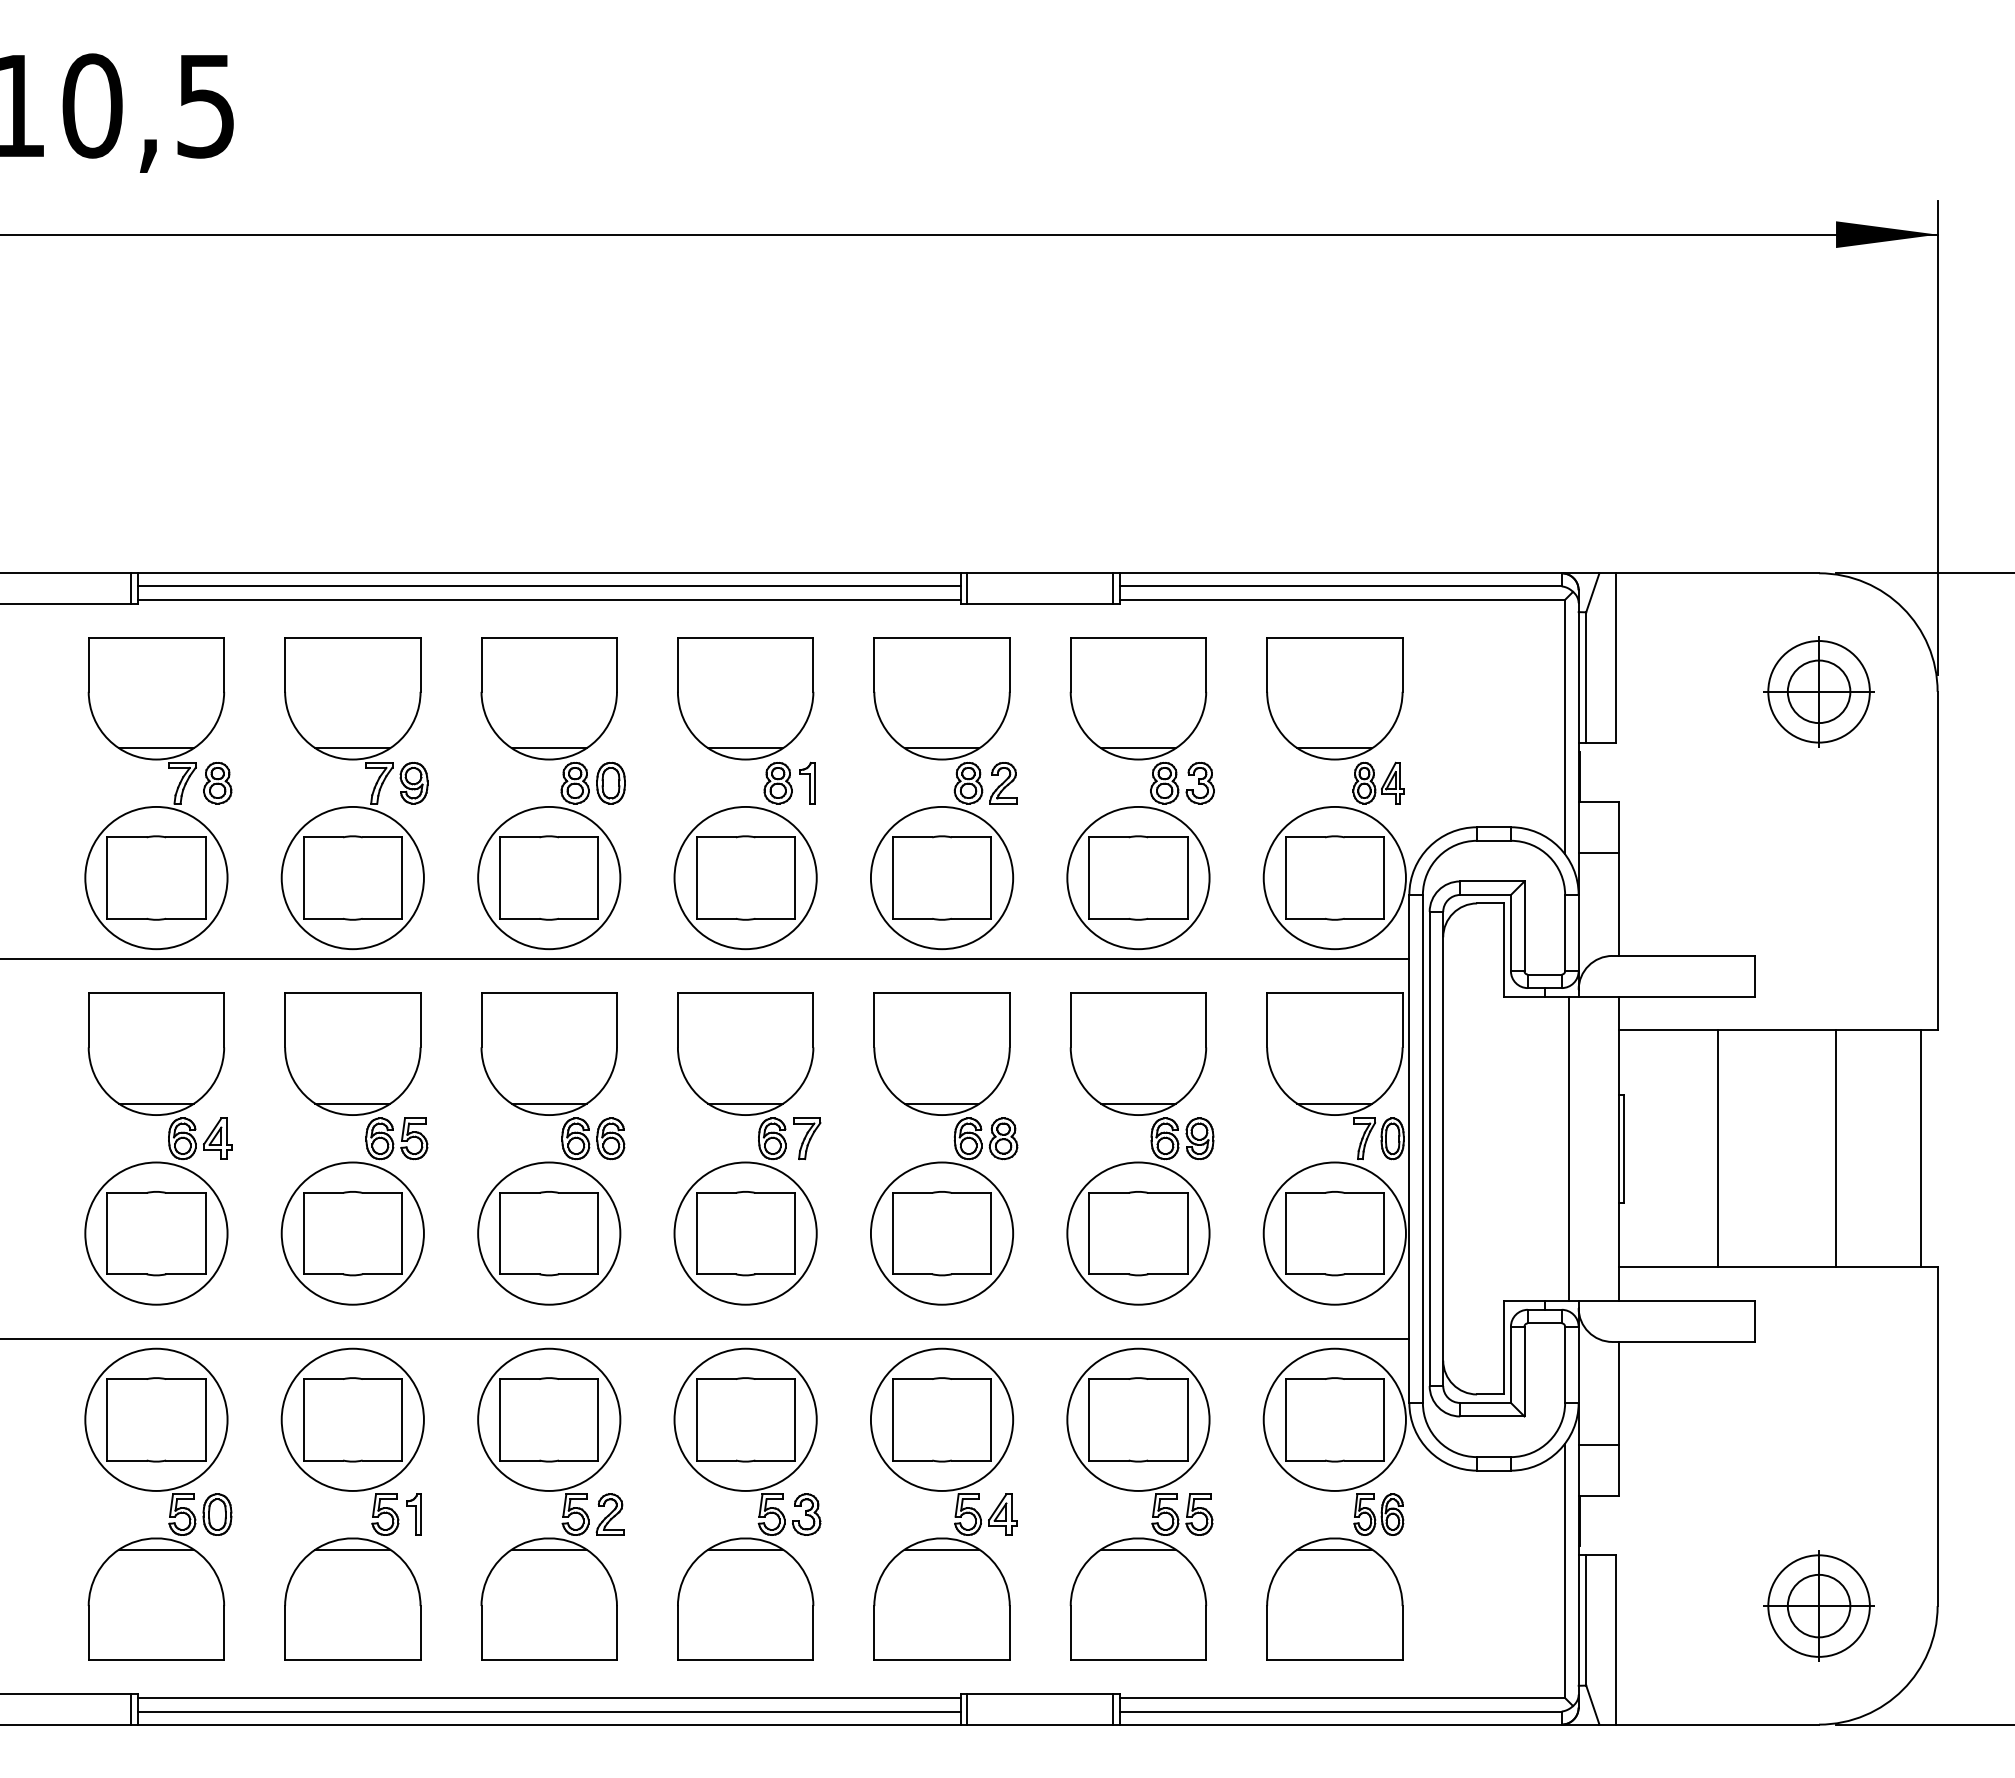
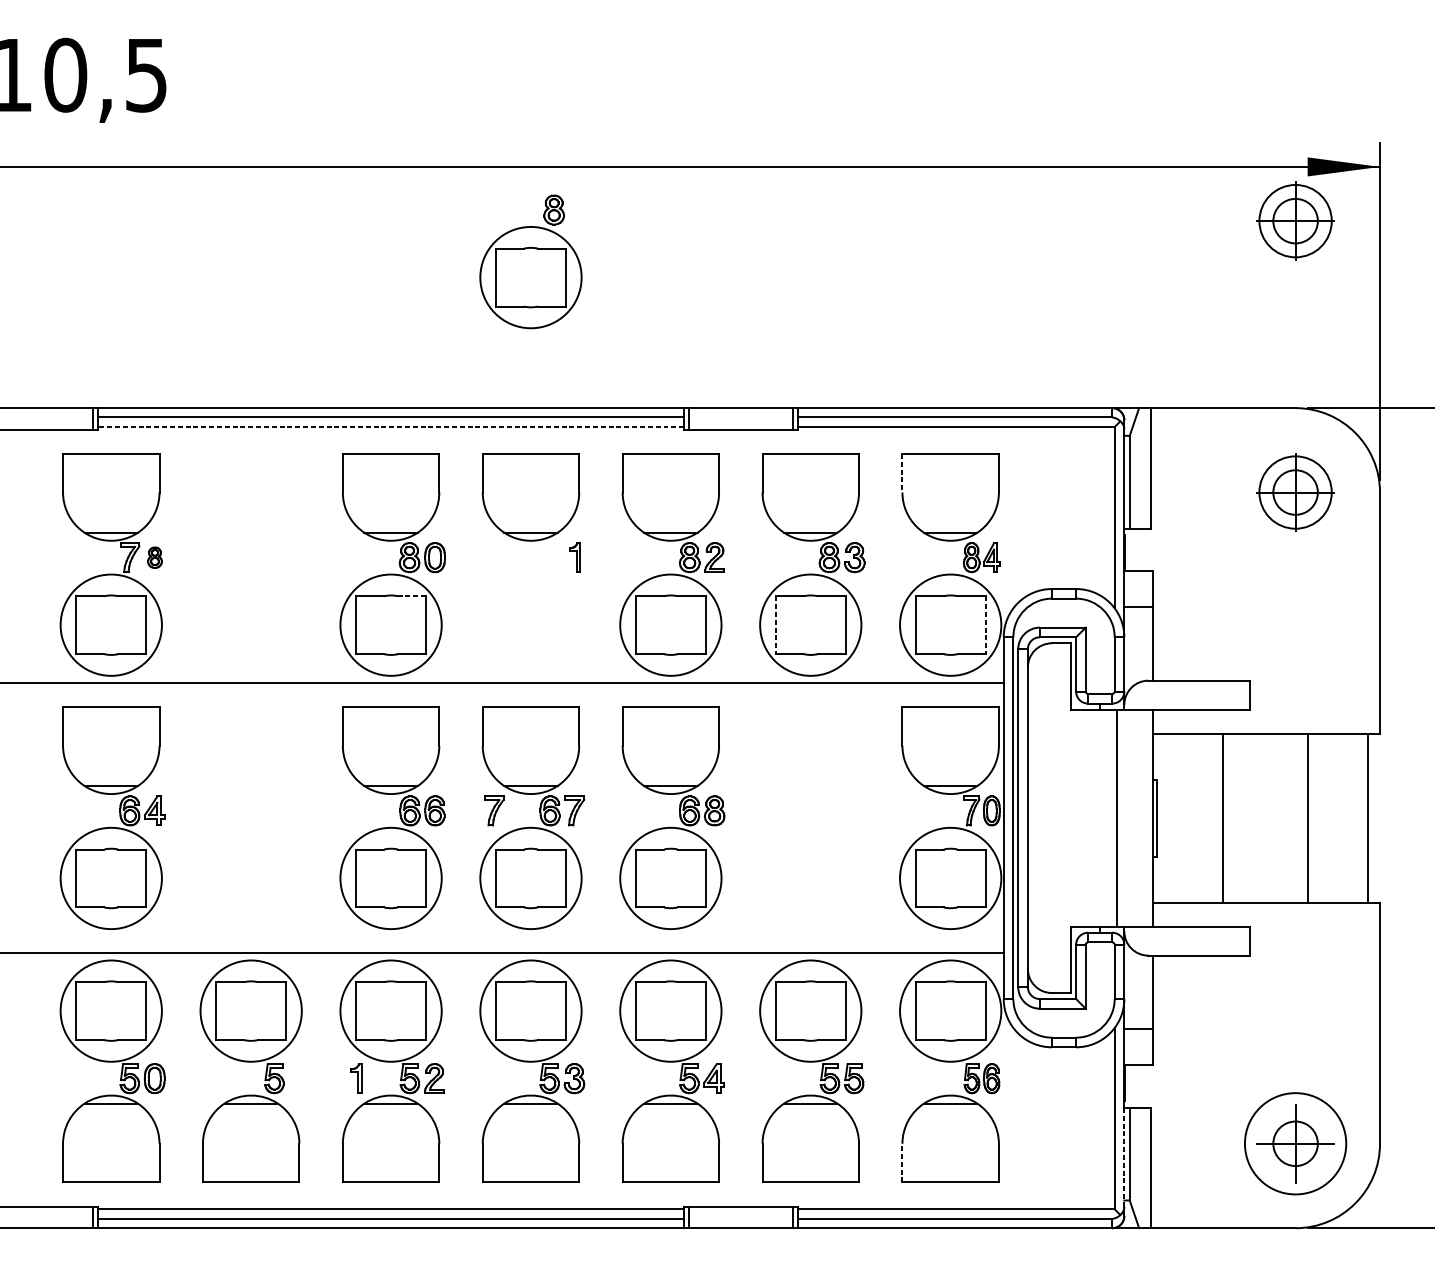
part: (1818, 310) -> (1295, 220), added
line: (548, 599) -> (390, 426), solid -> dashed
line: (1267, 665) -> (902, 473), solid -> dashed
part: (217, 783) -> (154, 557), size x0.7
part: (354, 806) -> (252, 574), removed
line: (578, 837) -> (411, 596), solid -> dashed
part: (745, 856) -> (530, 262), moved
line: (1089, 878) -> (775, 625), solid -> dashed
line: (1383, 878) -> (985, 625), solid -> dashed
part: (694, 1138) -> (494, 810), added
part: (365, 1144) -> (260, 814), removed
part: (1151, 1148) -> (820, 817), removed
part: (413, 1514) -> (356, 1078), moved
circle: (1818, 1605) -> (1295, 1143), size x1.4
line: (1578, 1625) -> (1124, 1157), solid -> dashed
line: (1267, 1632) -> (902, 1162), solid -> dashed

